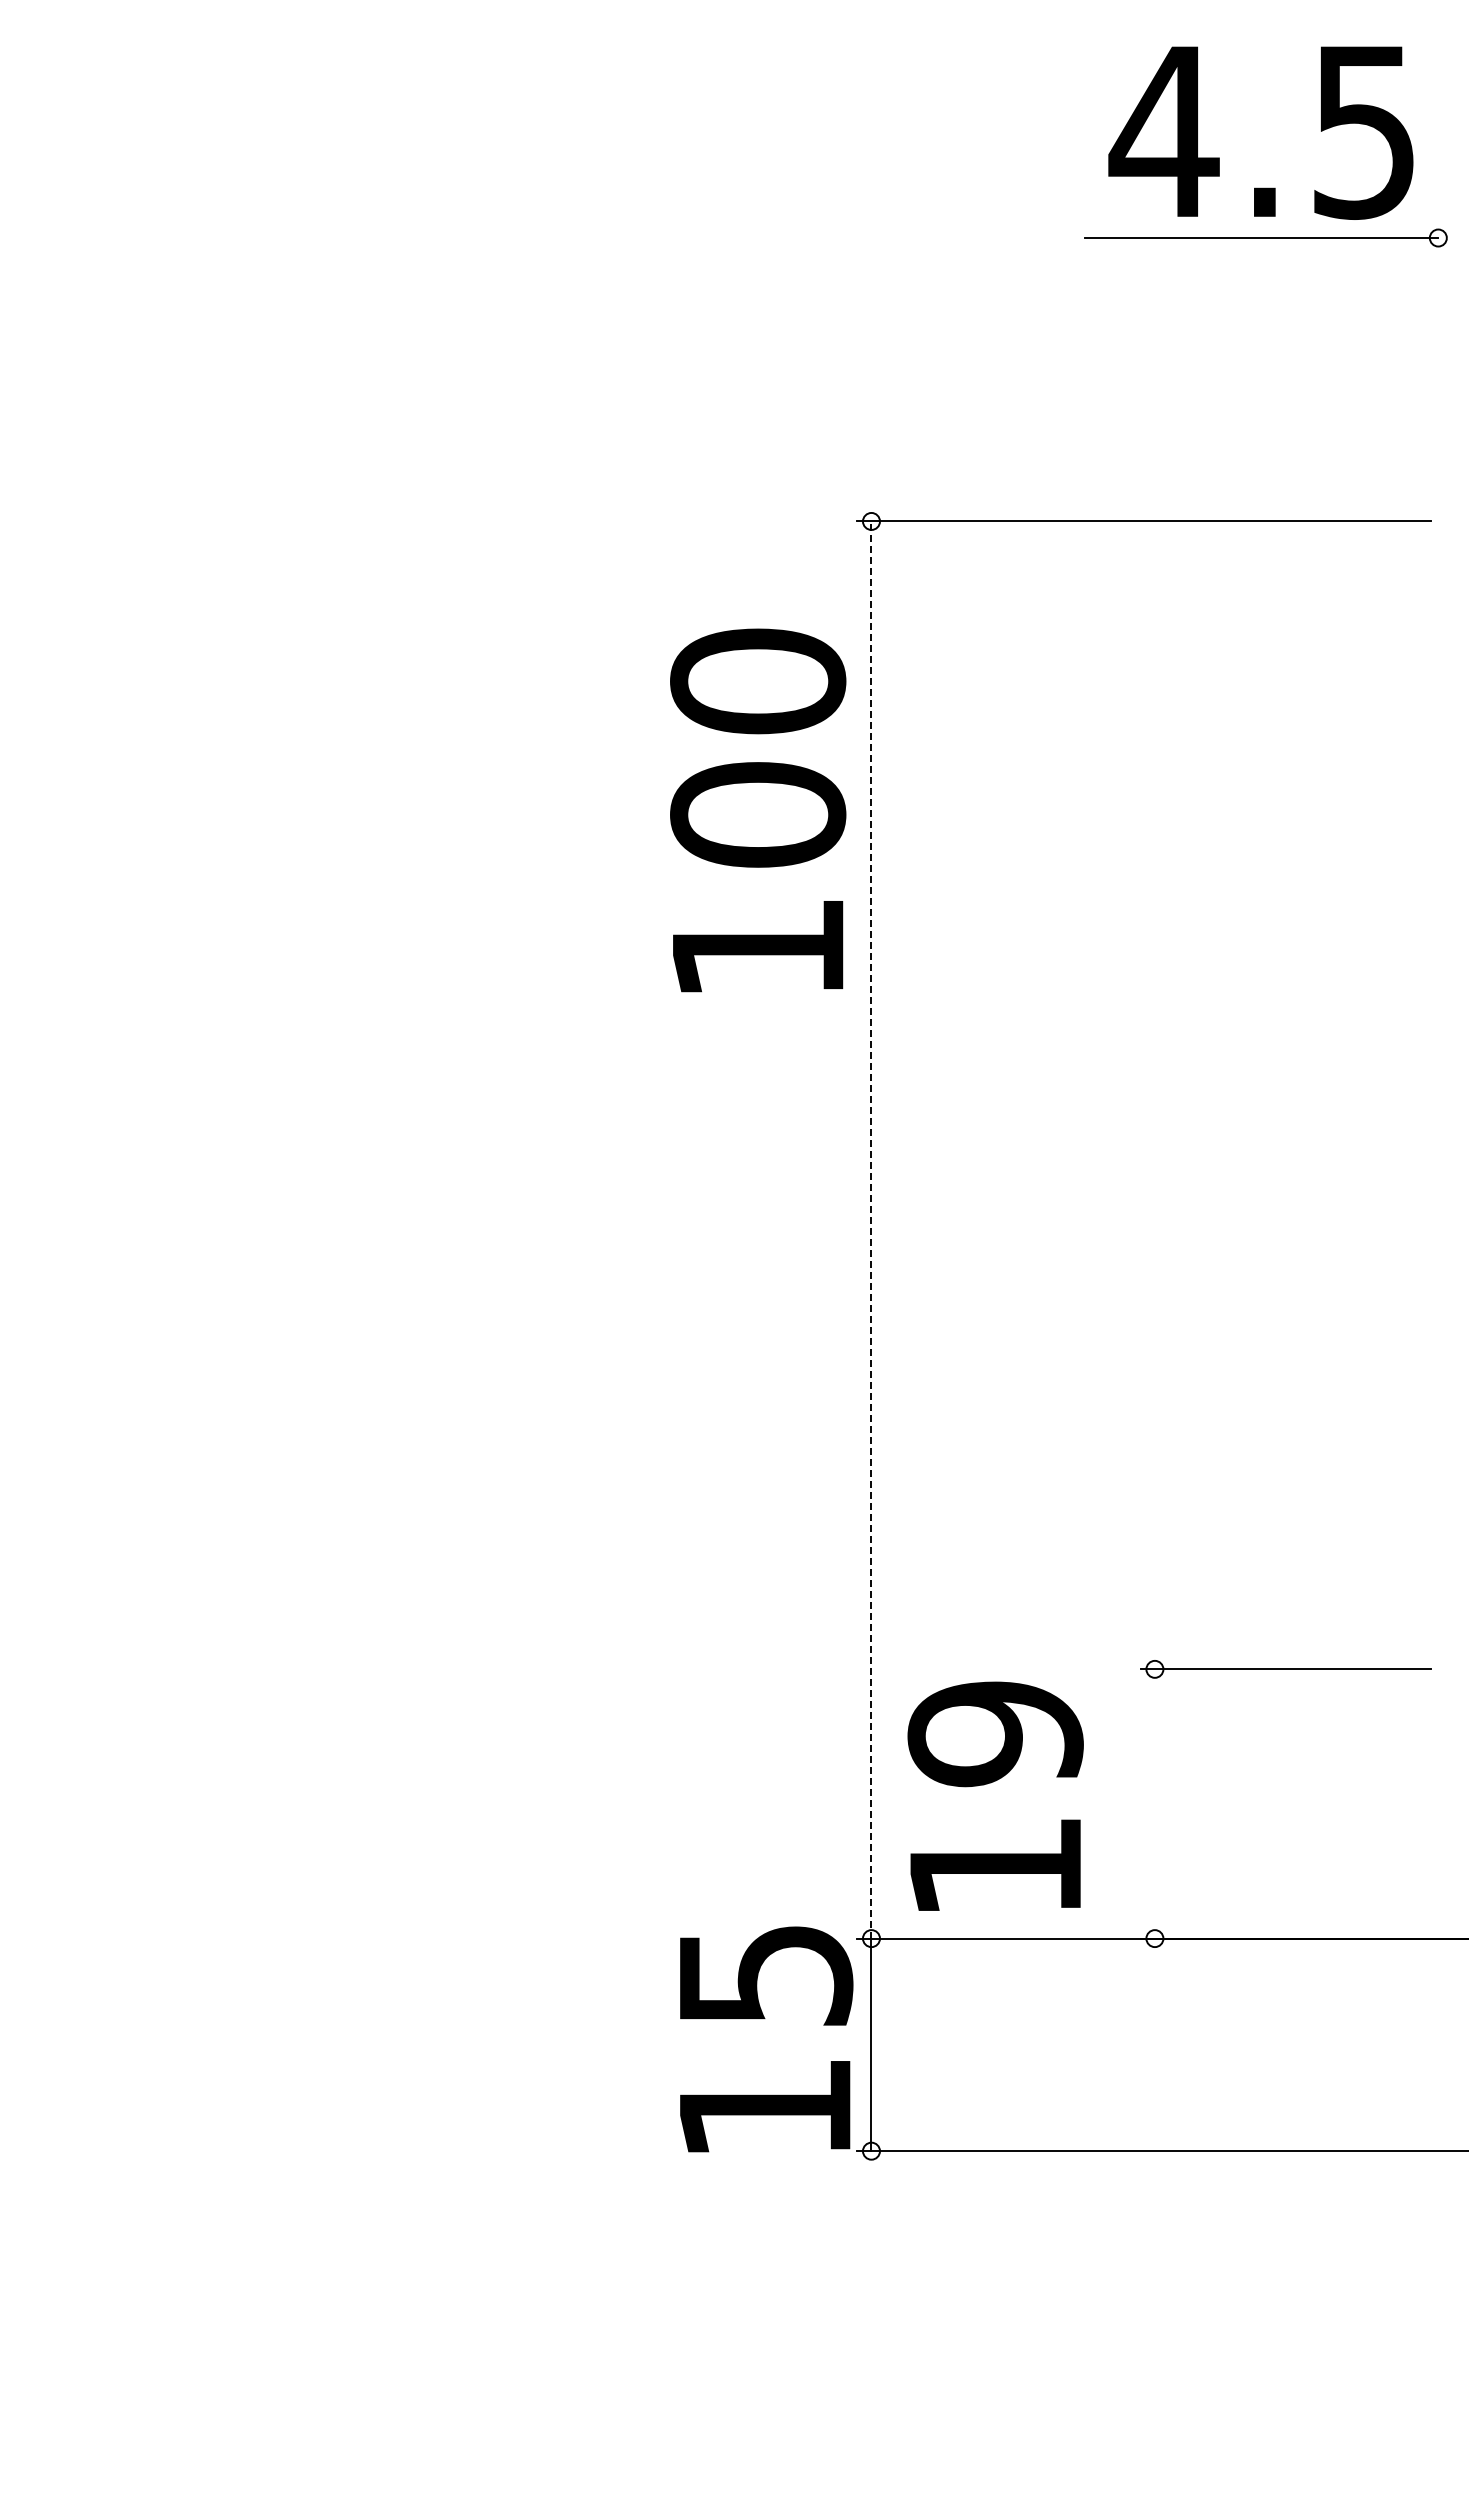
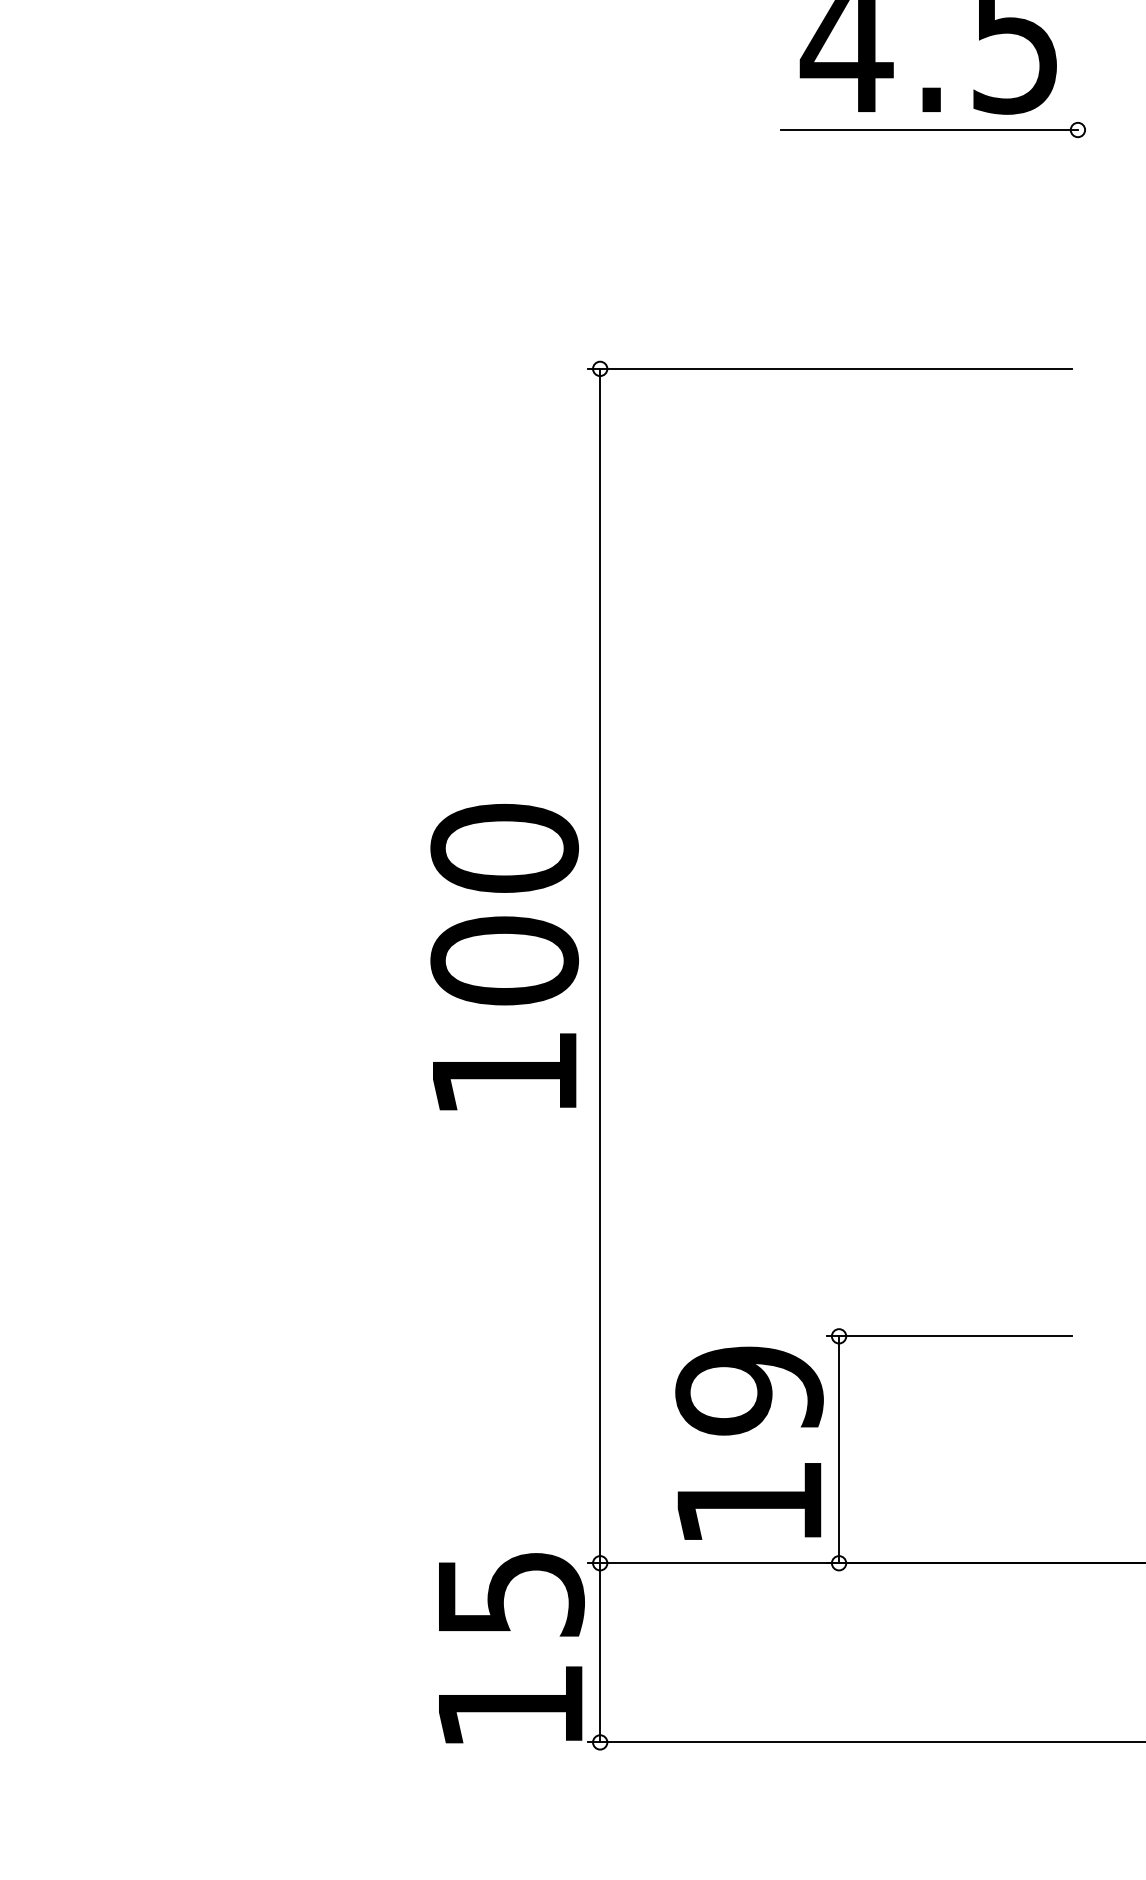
text: (758, 810) -> (504, 957), moved
line: (871, 1230) -> (600, 966), dashed -> solid
text: (995, 1795) -> (749, 1442), moved
line: (1154, 1803) -> (838, 1449), added

